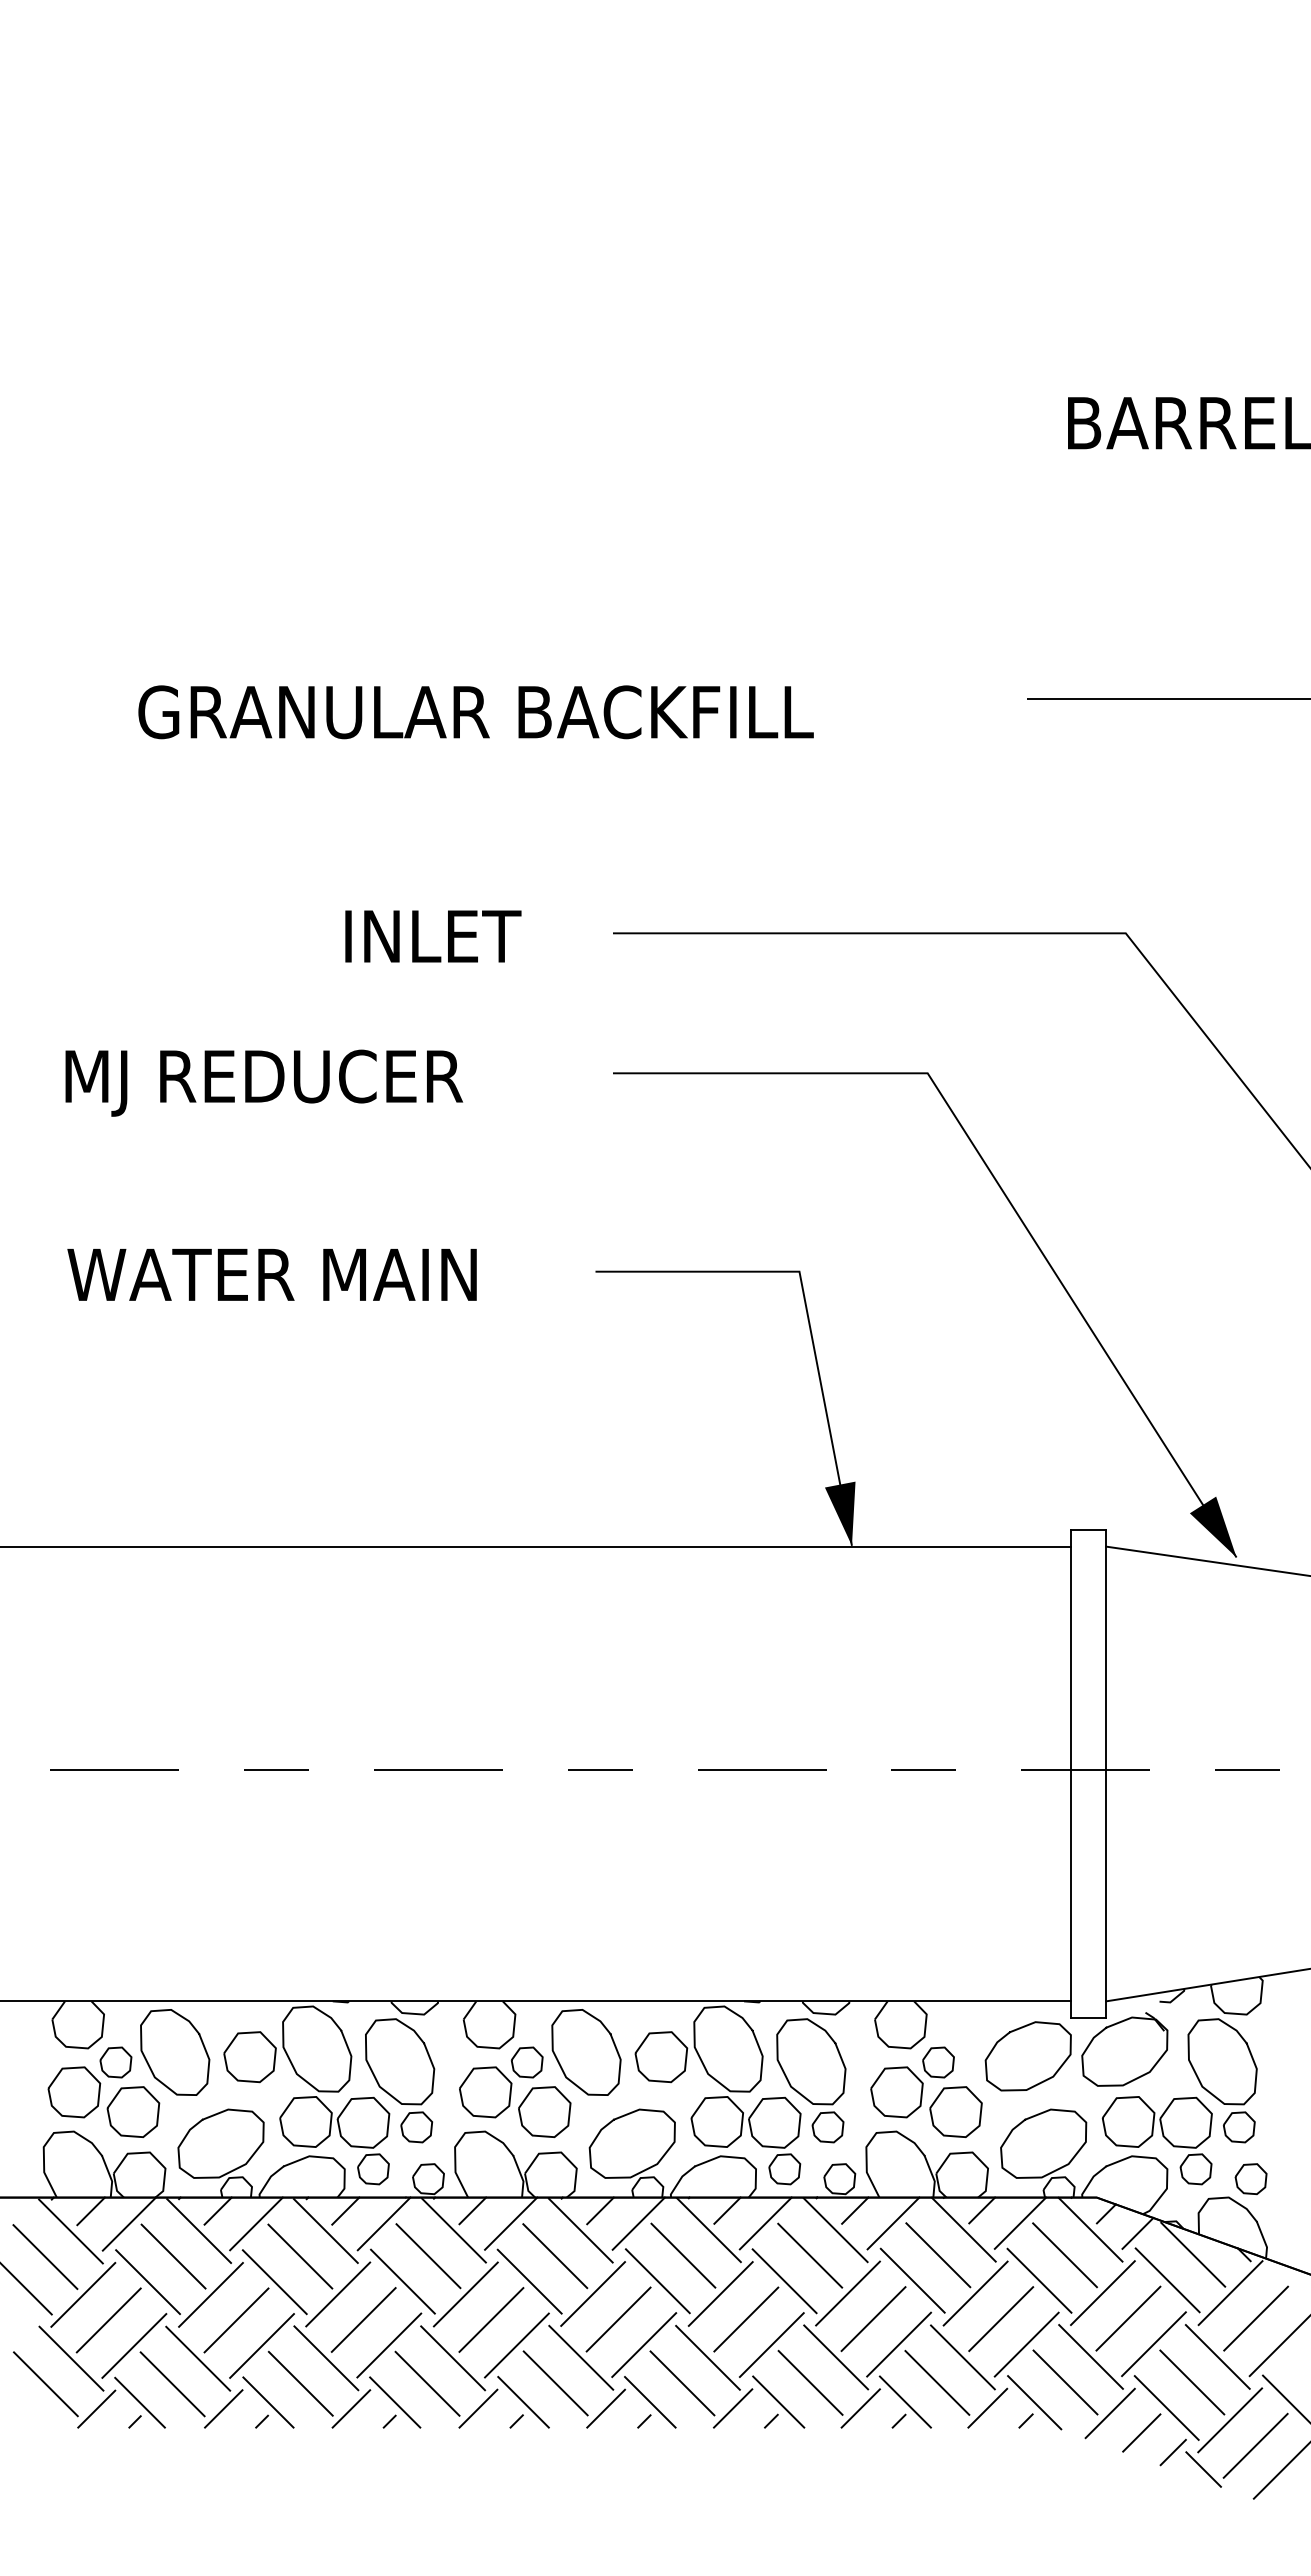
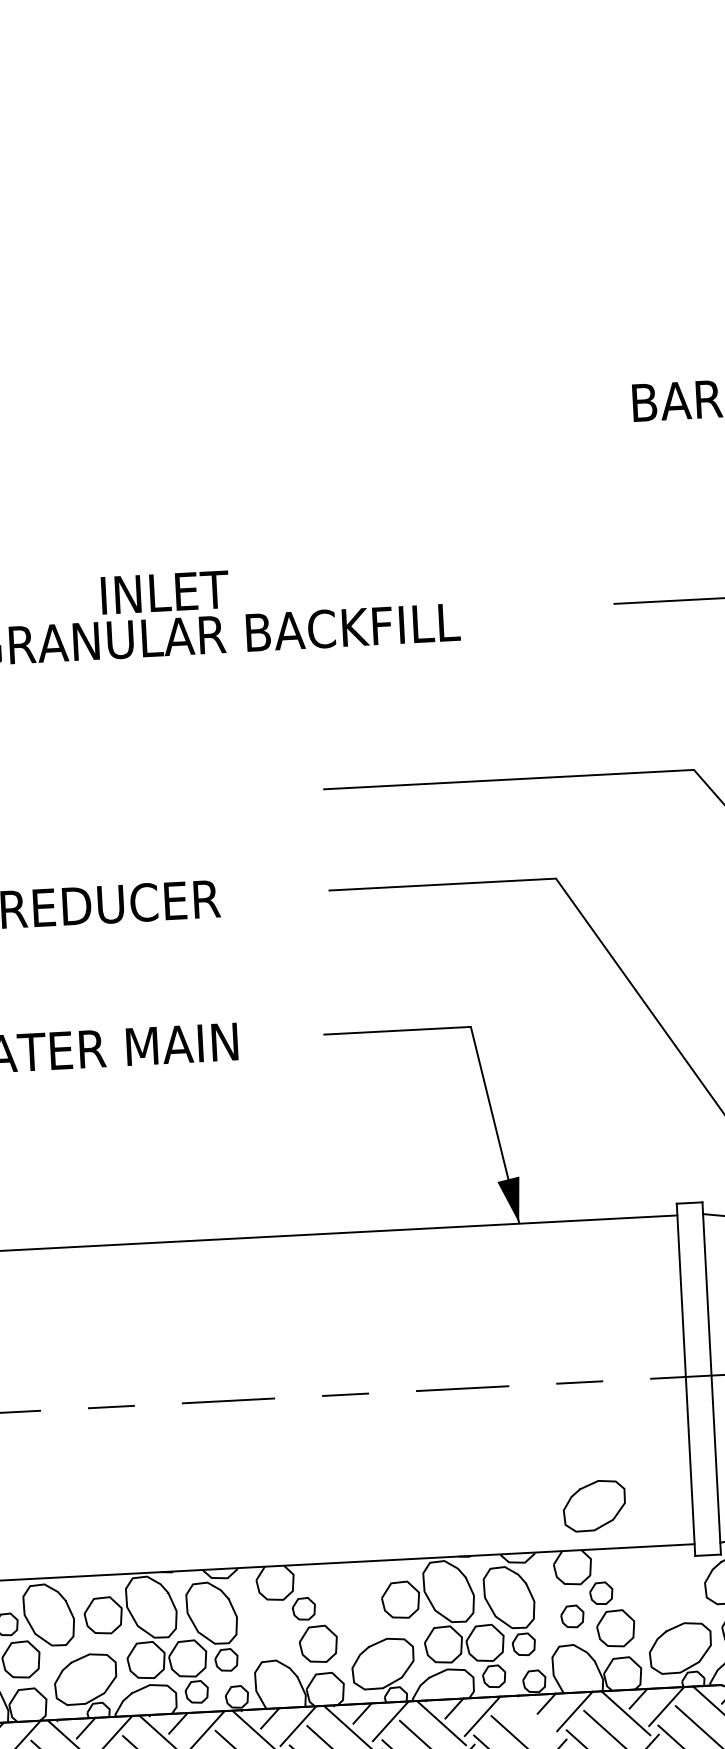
text: (433, 936) -> (165, 592), moved
curve: (1017, 2030) -> (585, 1487), moved
curve: (612, 2042) -> (364, 1591), removed
part: (485, 2092) -> (274, 1632), removed
part: (896, 2092) -> (572, 1616), size x0.6
line: (835, 2230) -> (533, 1718), removed

